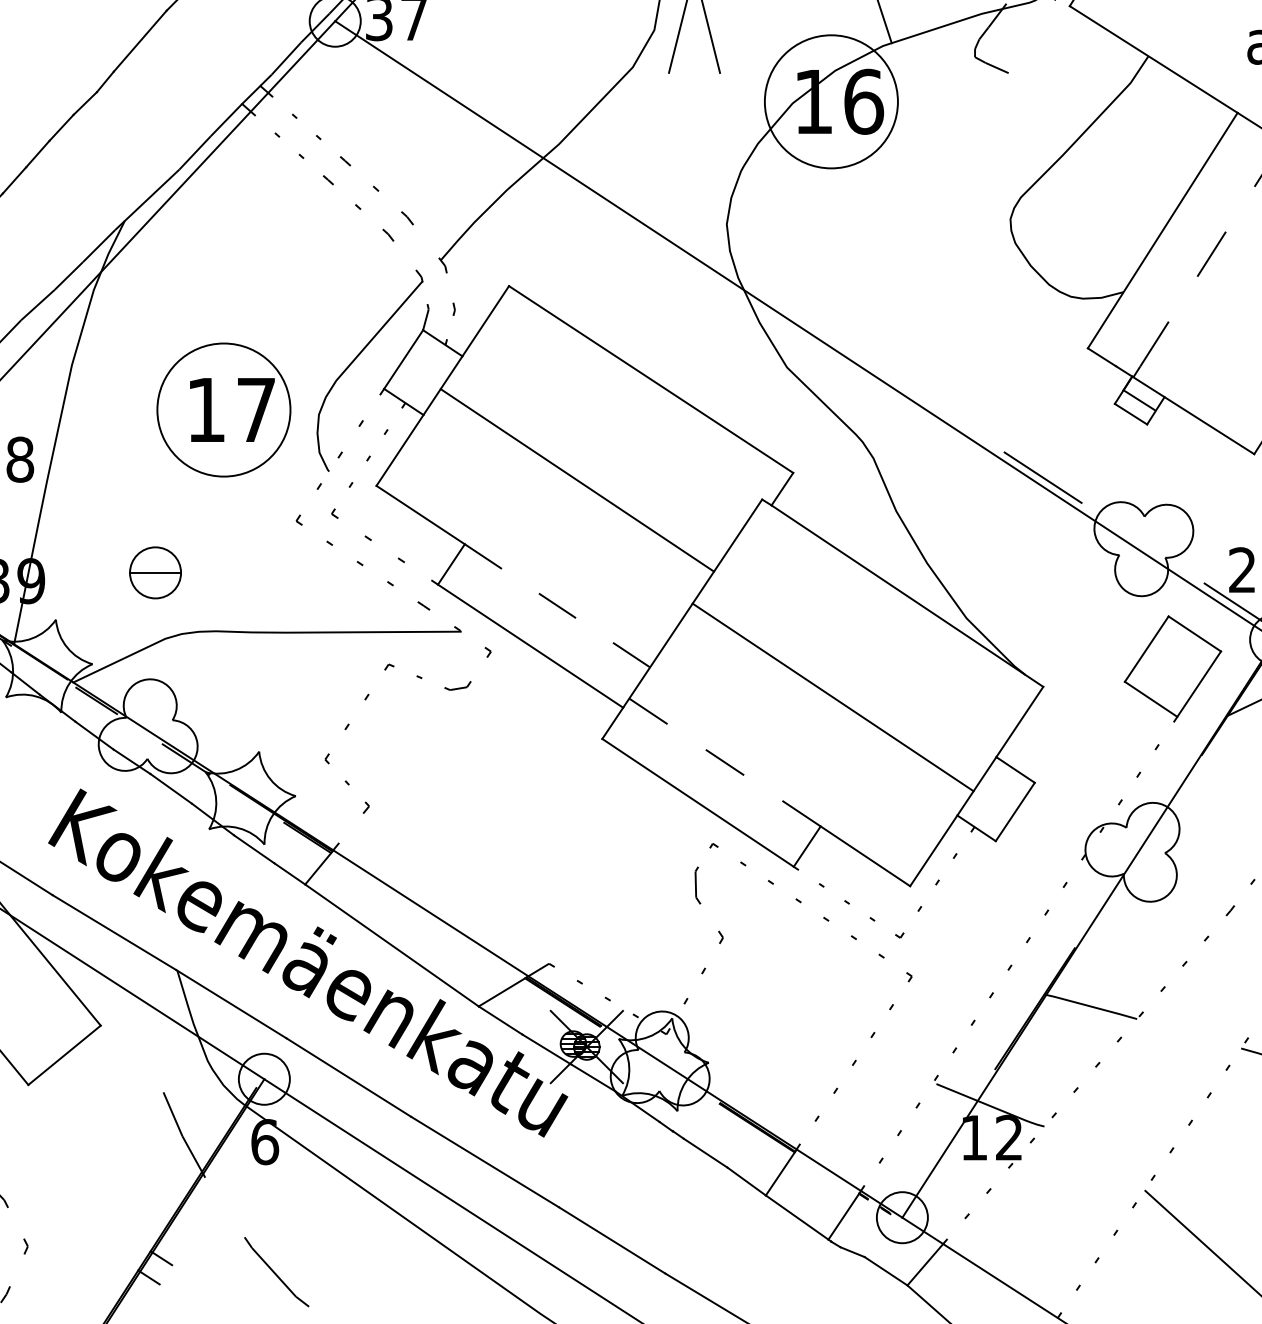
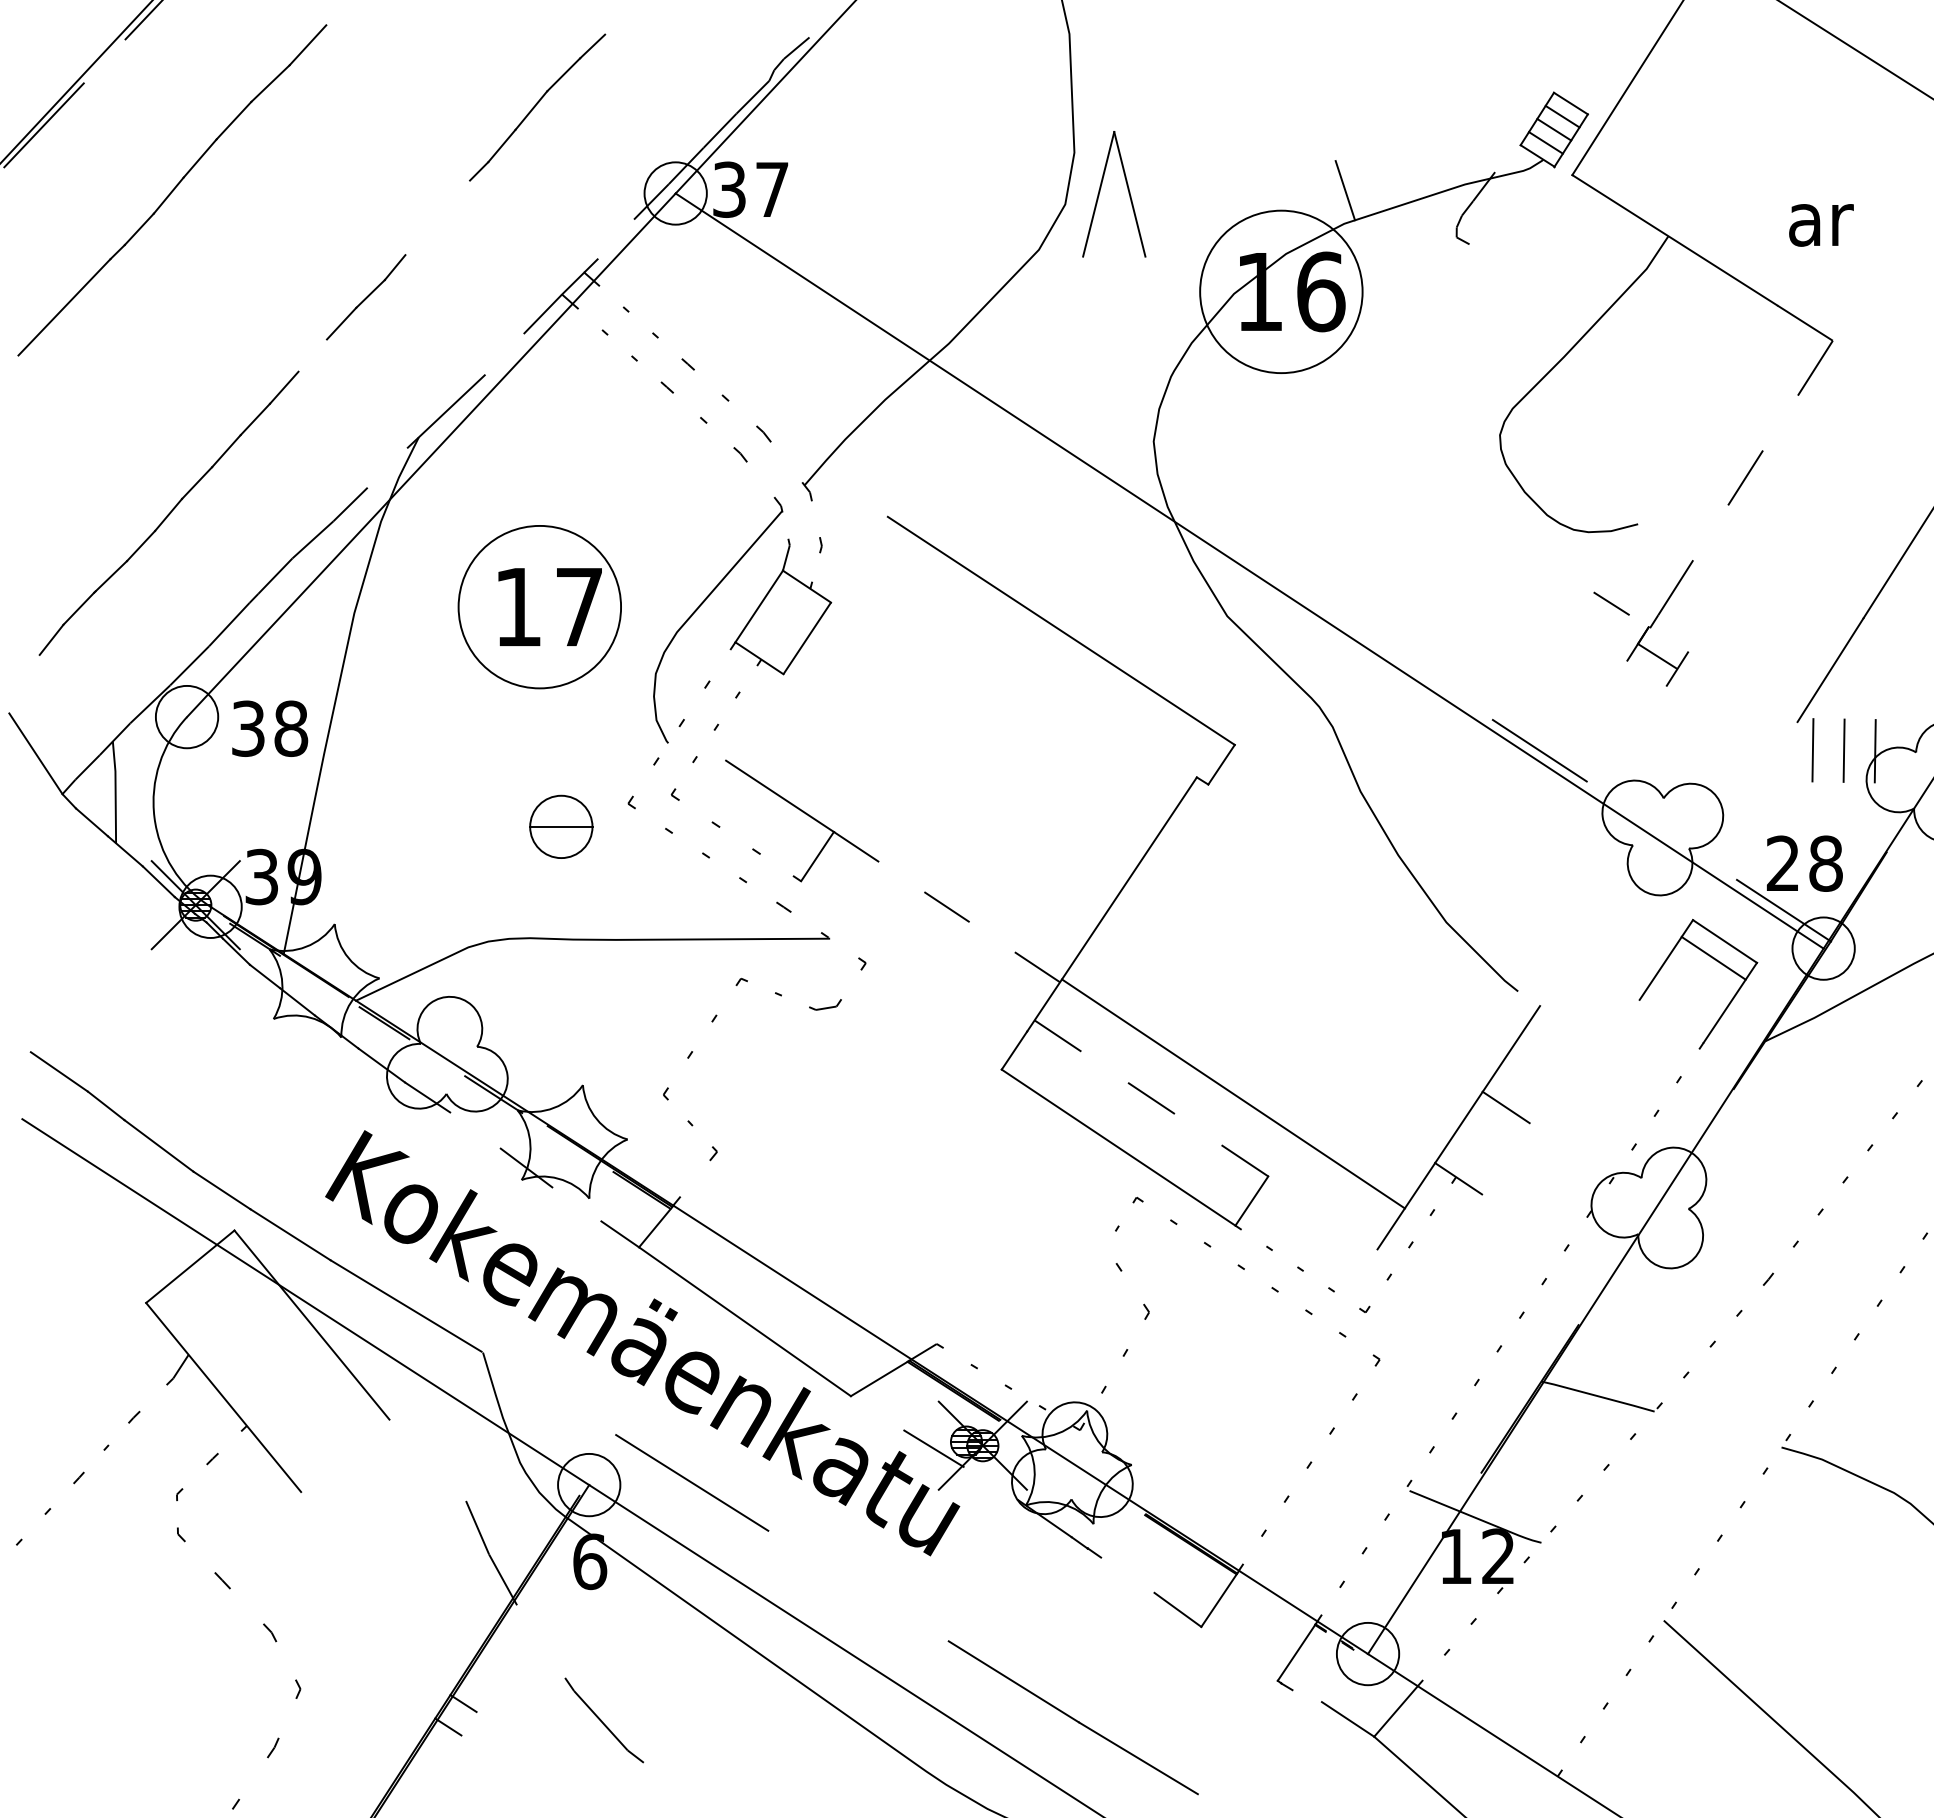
line: (140, 40) -> (437, 217), removed
line: (286, 58) -> (616, 238), removed
line: (996, 67) -> (1483, 250), removed
line: (37, 153) -> (312, 355), removed
line: (194, 153) -> (504, 354), removed
line: (1162, 230) -> (1685, 448), removed
line: (99, 245) -> (387, 467), removed
line: (485, 321) -> (859, 559), removed
part: (223, 410) -> (539, 607), moved
line: (1184, 410) -> (1712, 668), removed
line: (1130, 413) -> (1646, 672), removed
line: (399, 450) -> (754, 717), removed
line: (577, 479) -> (971, 753), removed
part: (155, 572) -> (561, 826), moved
line: (907, 596) -> (1374, 895), removed
line: (530, 646) -> (914, 956), removed
line: (833, 697) -> (1233, 1093), moved
line: (1150, 698) -> (1713, 957), moved
line: (171, 788) -> (475, 1130), removed
line: (1015, 811) -> (1505, 1158), removed
line: (253, 849) -> (576, 1204), removed
line: (865, 855) -> (1322, 1212), removed
line: (695, 884) -> (1115, 1247), removed
line: (231, 1004) -> (548, 1393), removed
line: (500, 1020) -> (877, 1413), removed
line: (64, 1055) -> (345, 1455), removed
line: (593, 1077) -> (990, 1483), removed
line: (705, 1152) -> (1127, 1574), removed
line: (484, 1161) -> (858, 1585), removed
line: (797, 1217) -> (1239, 1653), removed
line: (851, 1252) -> (1306, 1696), removed

